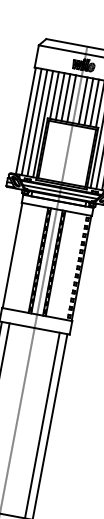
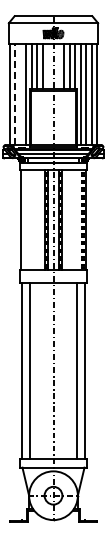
line: (72, 98) -> (48, 66), removed
line: (82, 100) -> (58, 66), removed
line: (31, 121) -> (15, 94), solid -> dashed
line: (37, 122) -> (20, 94), removed

